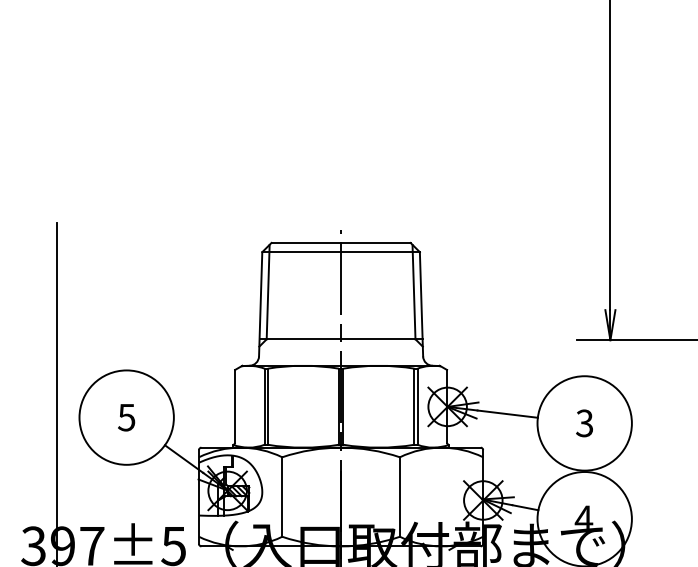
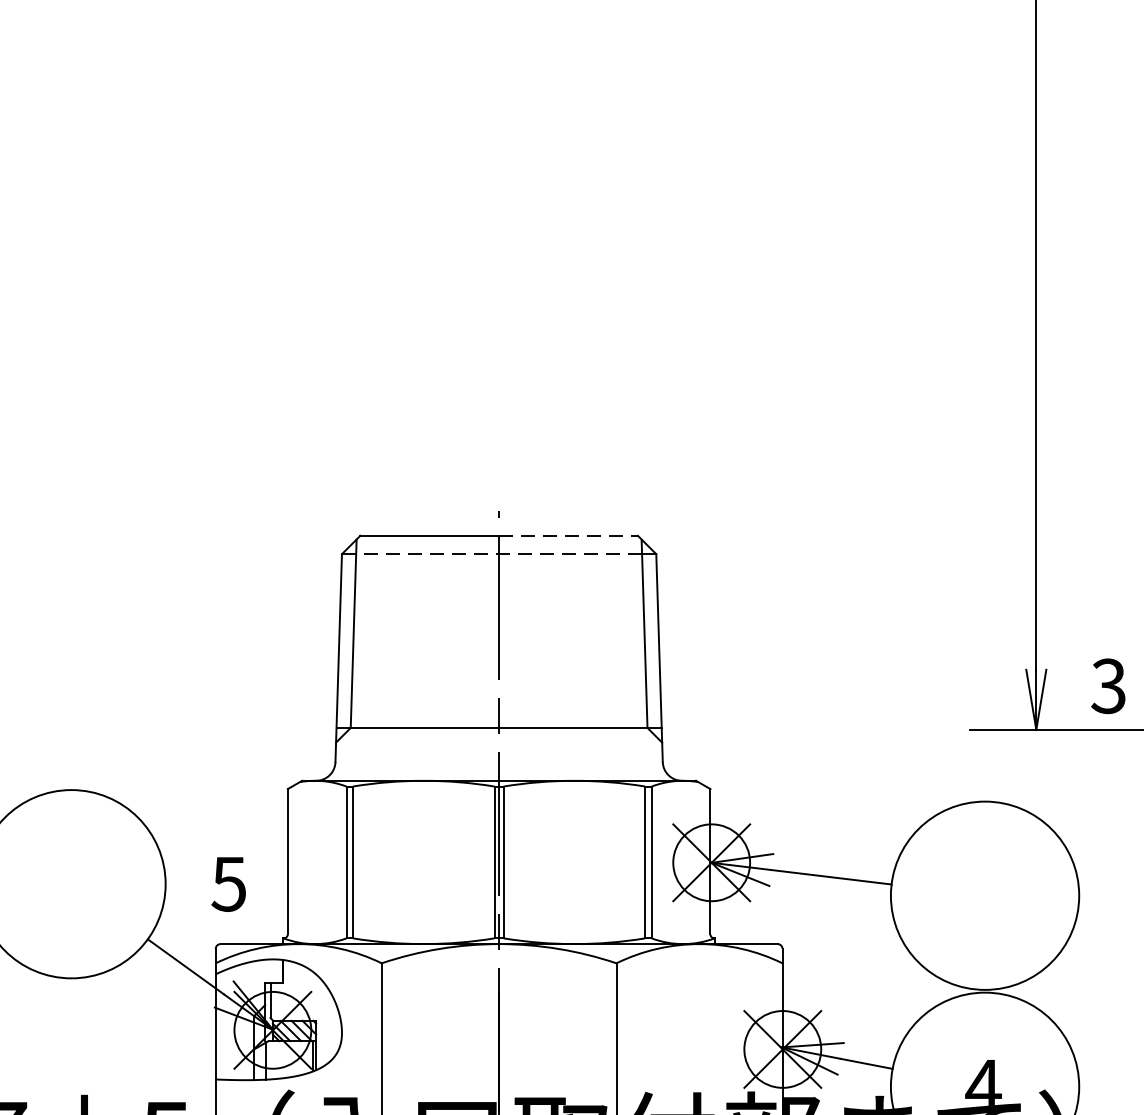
line: (375, 242) -> (567, 534), solid -> dashed
line: (338, 251) -> (493, 552), solid -> dashed
text: (126, 417) -> (228, 883), moved
text: (584, 423) -> (1108, 686), moved

